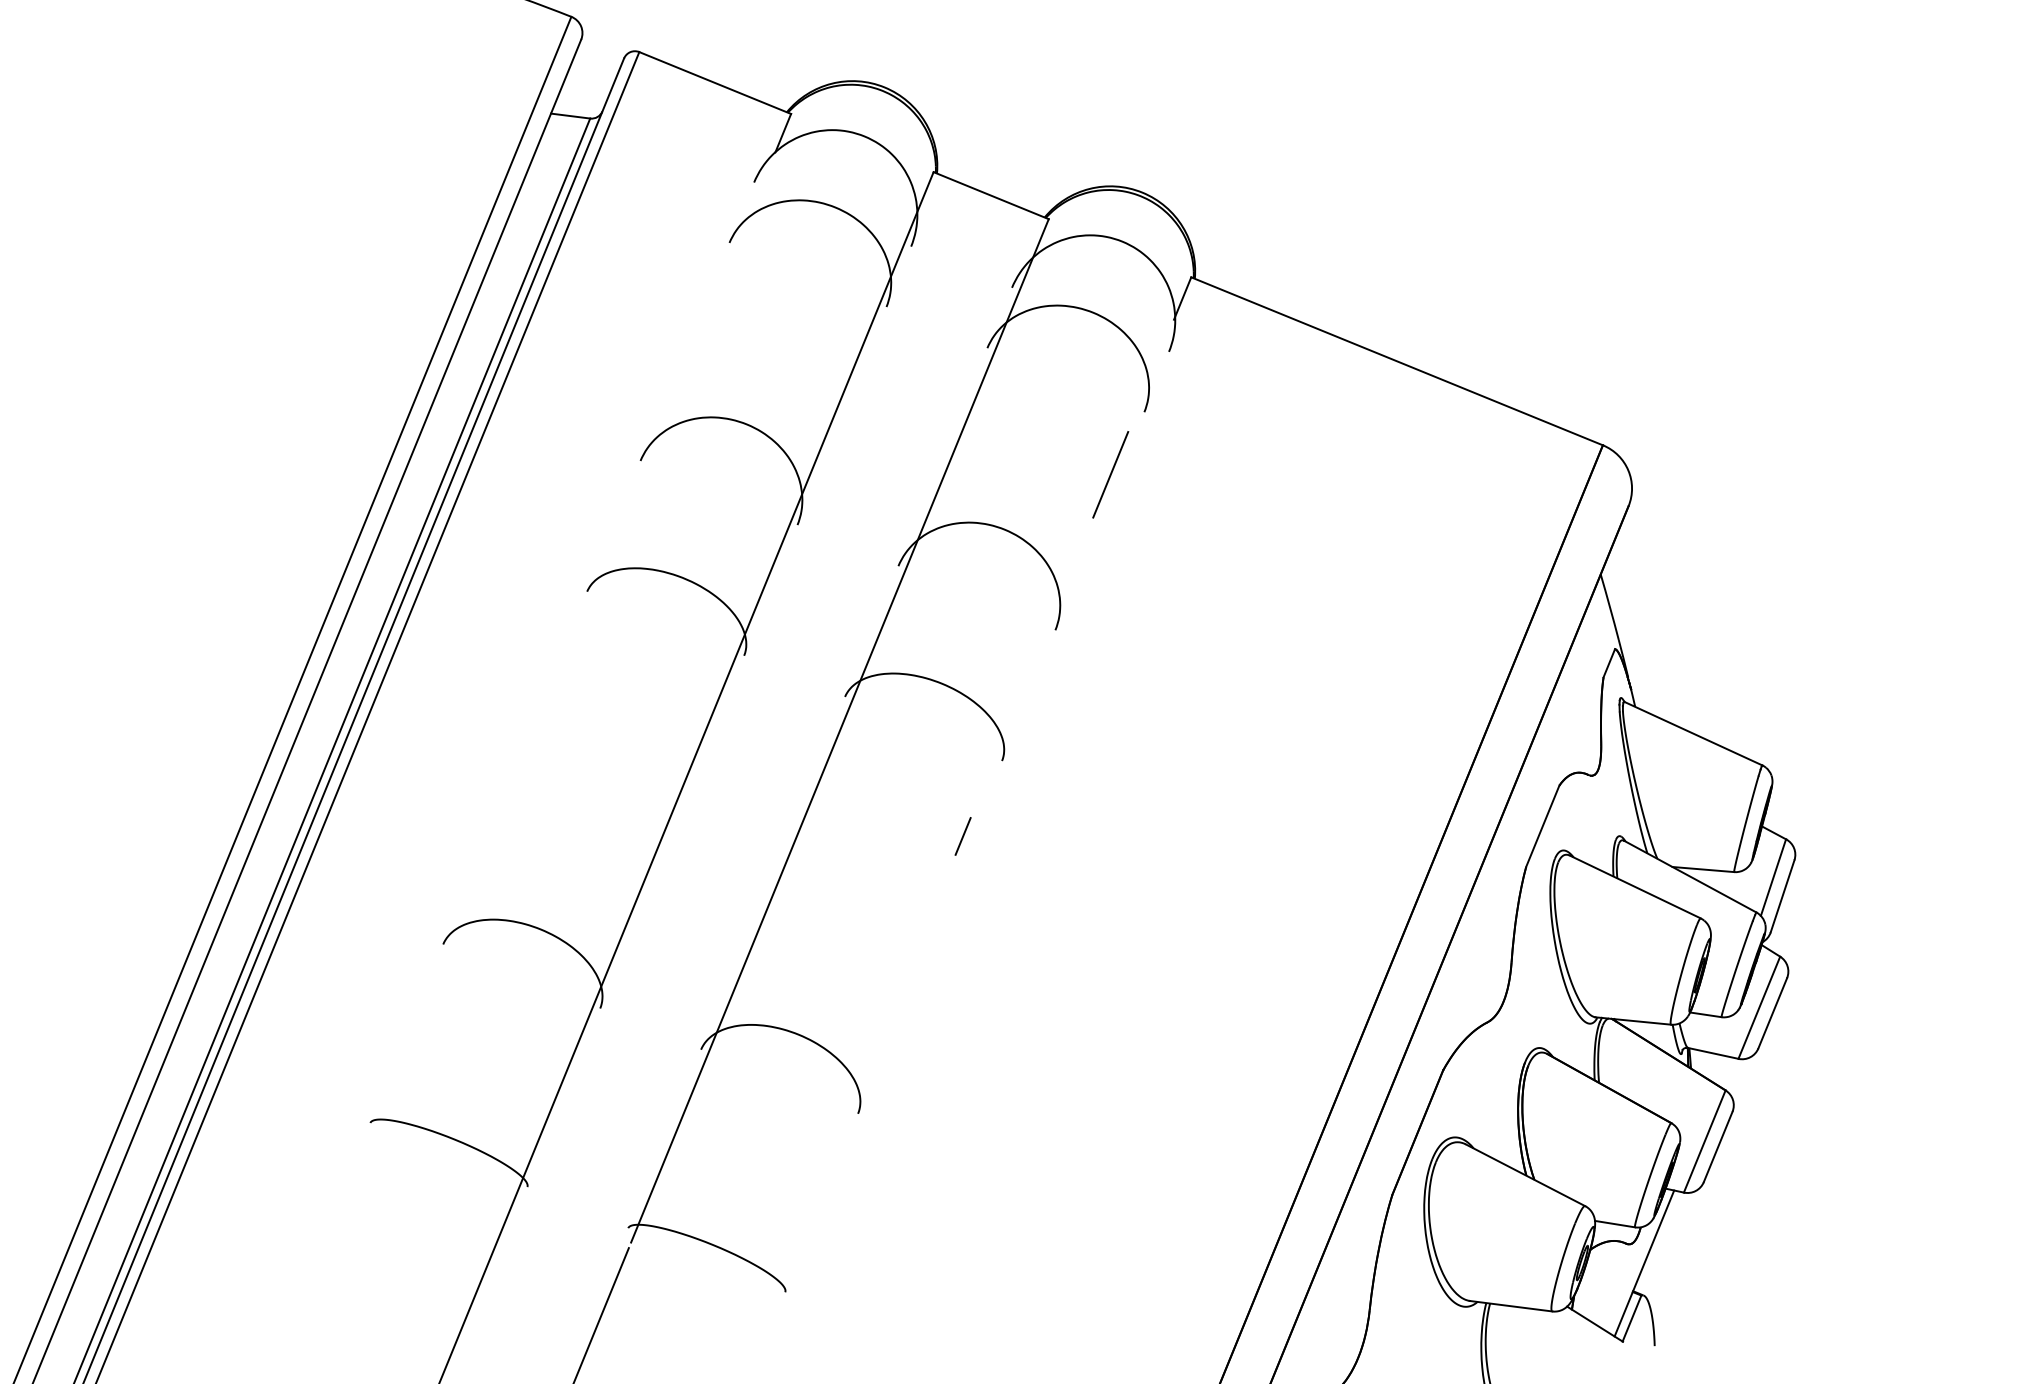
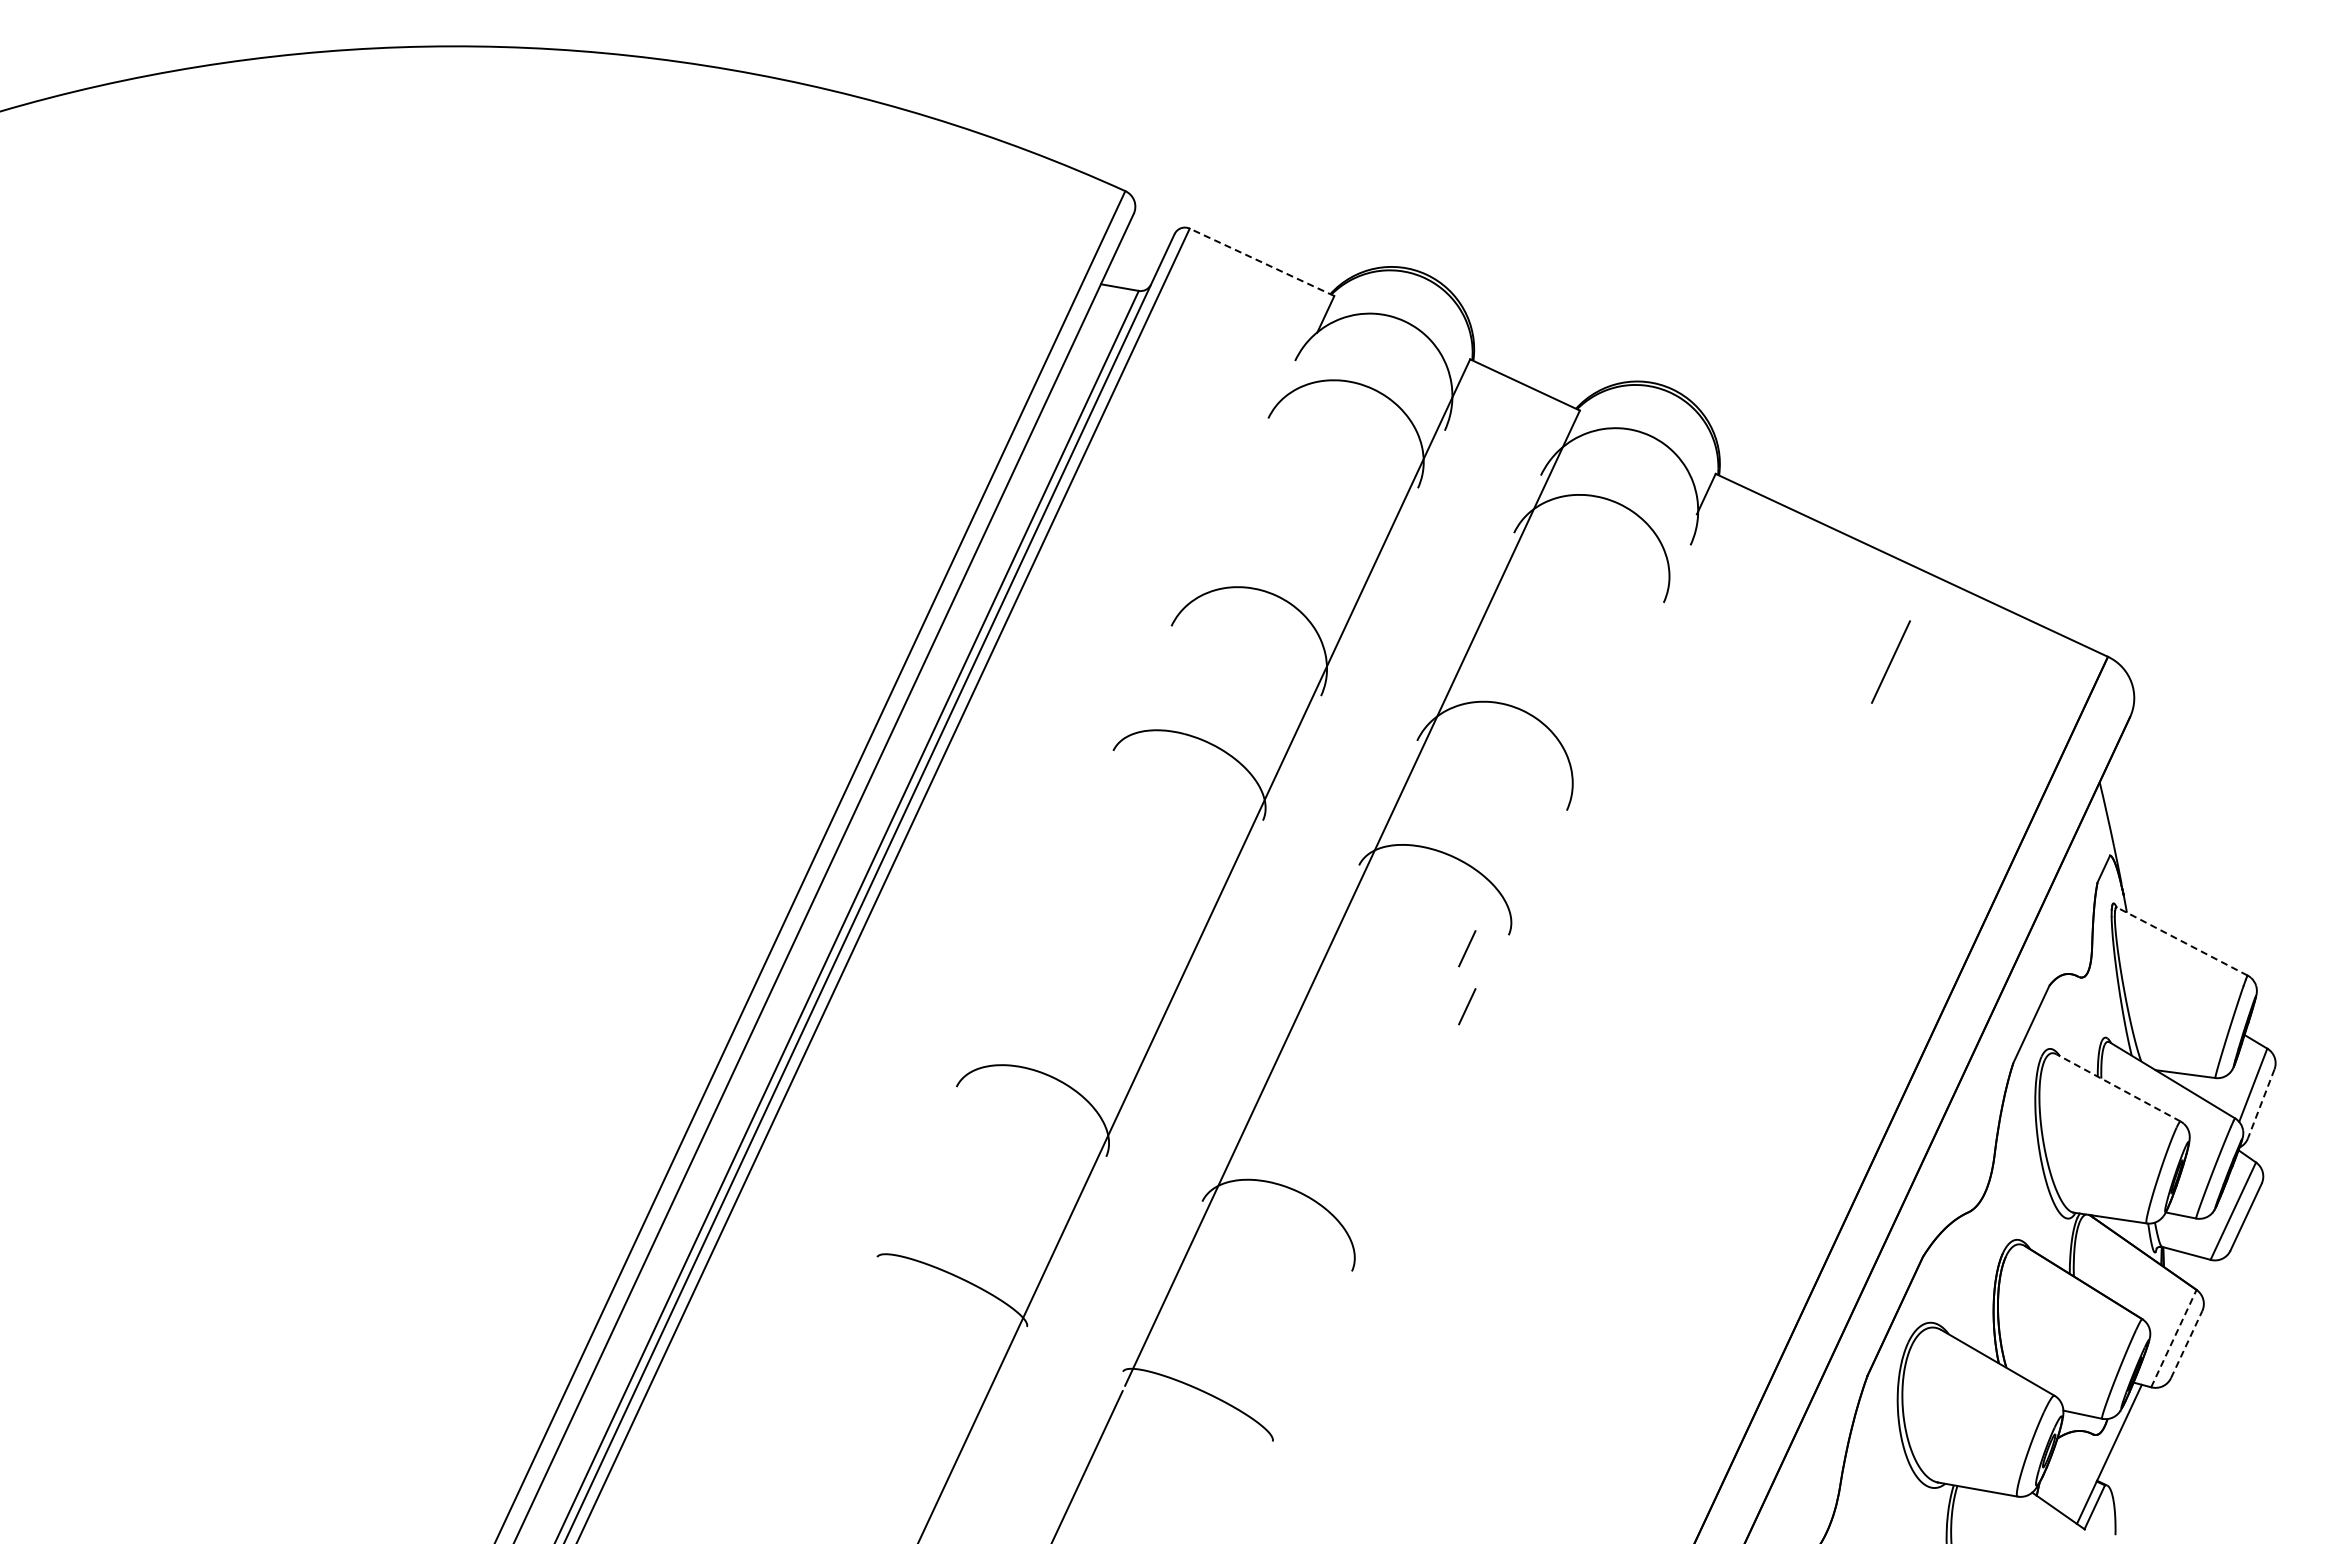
line: (715, 83) -> (1262, 262), solid -> dashed
line: (1110, 474) -> (1890, 661), moved
line: (1693, 733) -> (2182, 941), solid -> dashed
line: (960, 776) -> (1467, 948), added
line: (1635, 886) -> (2118, 1087), solid -> dashed
line: (1782, 895) -> (2261, 1103), solid -> dashed
line: (1704, 1141) -> (2173, 1338), solid -> dashed
line: (1717, 1146) -> (2186, 1344), solid -> dashed

